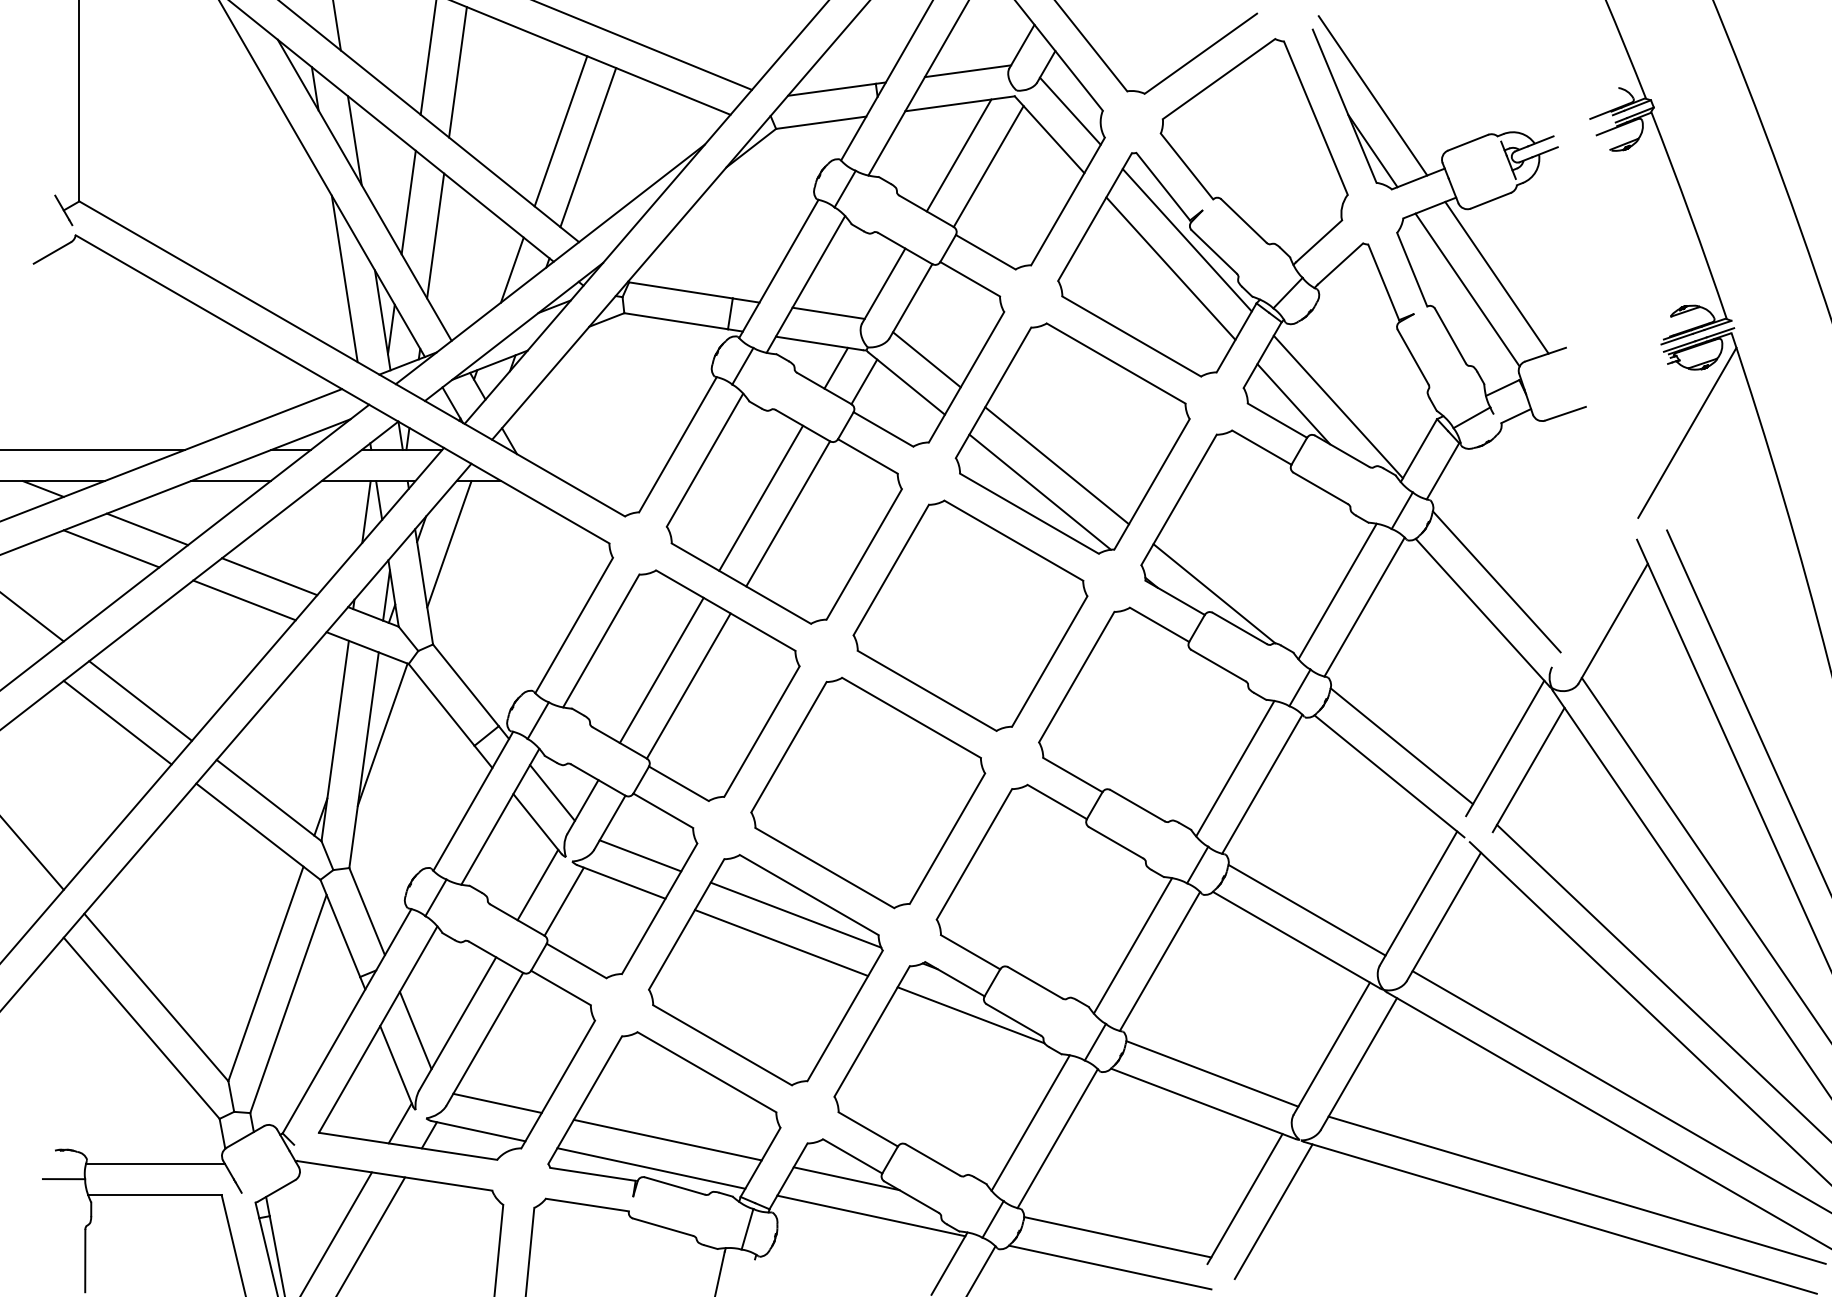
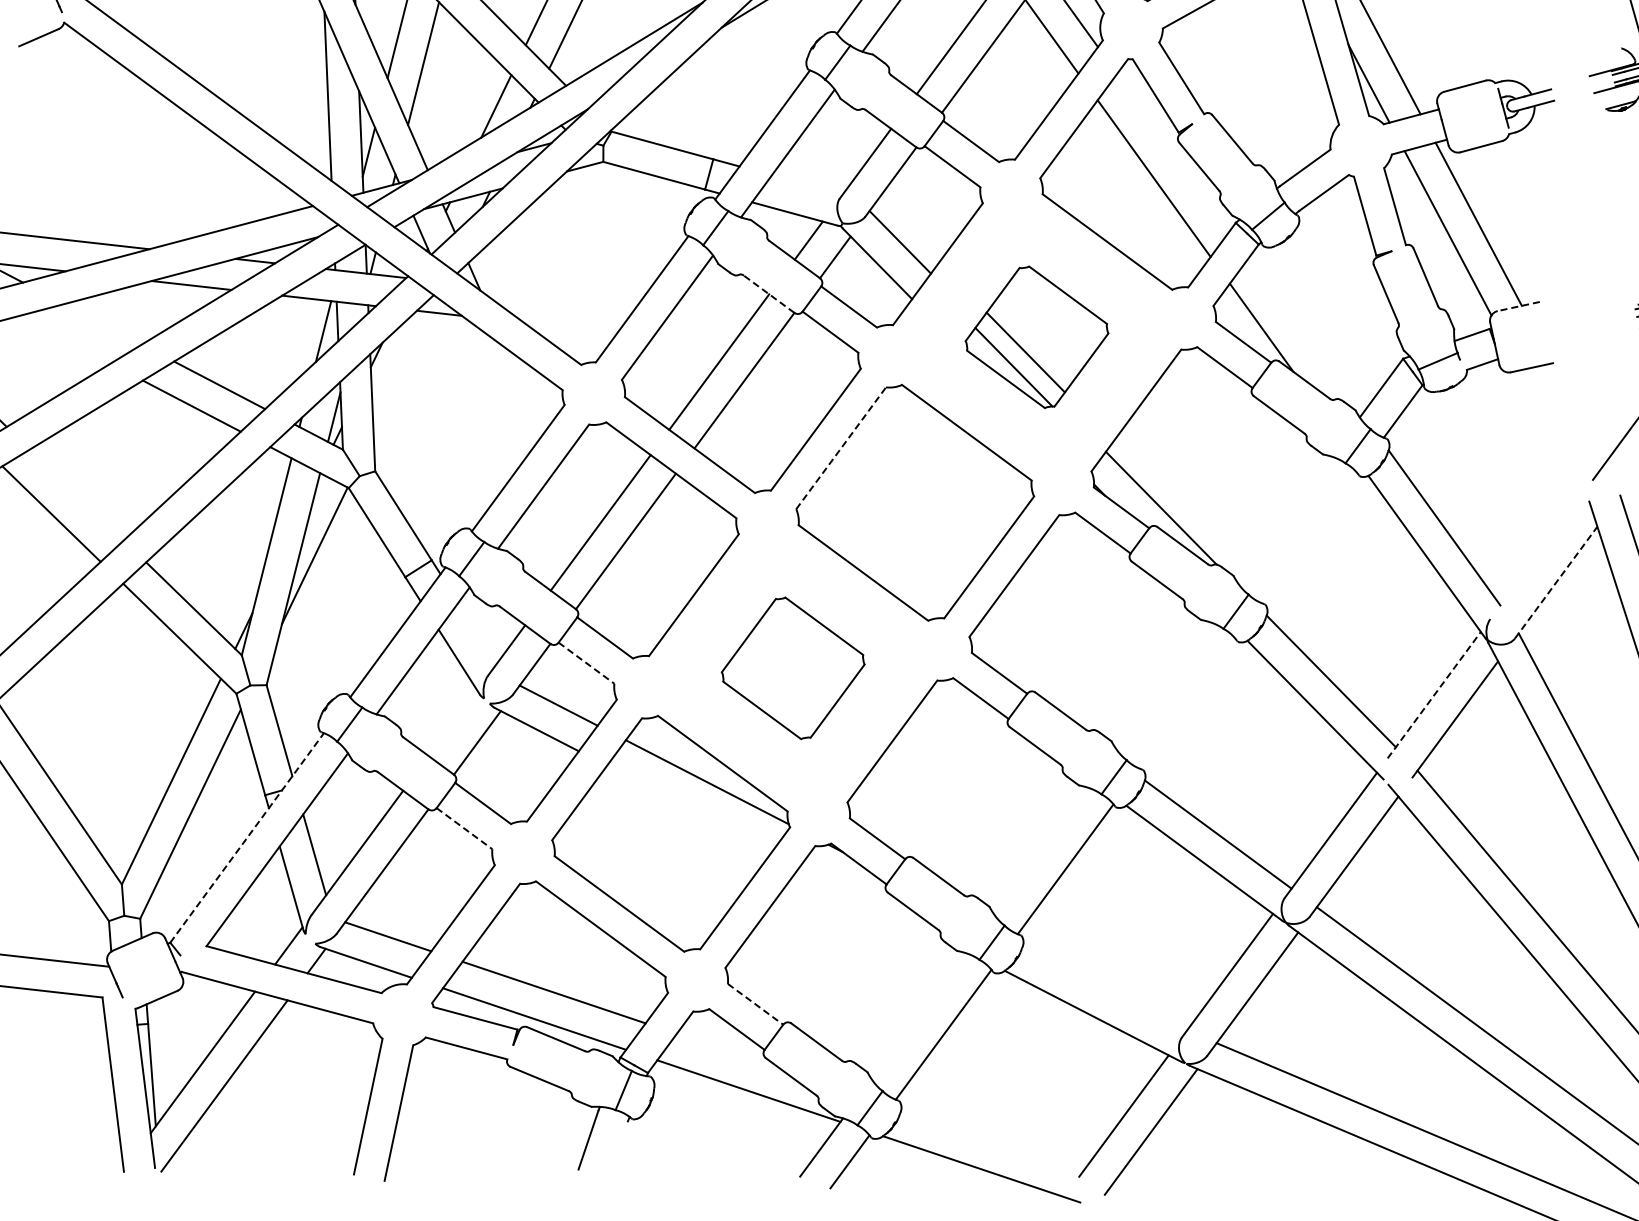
line: (1186, 240) -> (1172, 152), removed
line: (828, 312) -> (807, 184), removed
line: (1545, 354) -> (1518, 306), solid -> dashed
line: (1337, 406) -> (1305, 334), removed
line: (802, 425) -> (768, 294), solid -> dashed
part: (1072, 438) -> (1036, 337), size x0.6
line: (147, 529) -> (102, 324), removed
line: (449, 544) -> (402, 373), removed
line: (111, 548) -> (64, 339), removed
line: (891, 569) -> (841, 447), solid -> dashed
line: (1337, 591) -> (1284, 519), removed
line: (1364, 606) -> (1309, 537), removed
line: (1613, 623) -> (1556, 582), solid -> dashed
line: (140, 700) -> (76, 494), removed
line: (1505, 747) -> (1434, 694), solid -> dashed
line: (1235, 768) -> (1162, 685), removed
line: (1262, 783) -> (1187, 703), removed
line: (552, 792) -> (477, 632), removed
part: (868, 792) -> (793, 667), size x0.6
line: (663, 811) -> (586, 663), solid -> dashed
line: (537, 884) -> (452, 722), removed
line: (781, 943) -> (689, 808), removed
line: (1132, 945) -> (1040, 850), removed
line: (561, 988) -> (464, 829), solid -> dashed
line: (970, 1015) -> (870, 902), removed
line: (347, 1020) -> (247, 837), solid -> dashed
line: (1212, 1073) -> (1105, 987), removed
line: (1030, 1122) -> (918, 1015), removed
line: (868, 1129) -> (755, 1004), solid -> dashed
line: (846, 1178) -> (728, 1050), removed
line: (1117, 1237) -> (992, 1140), removed

